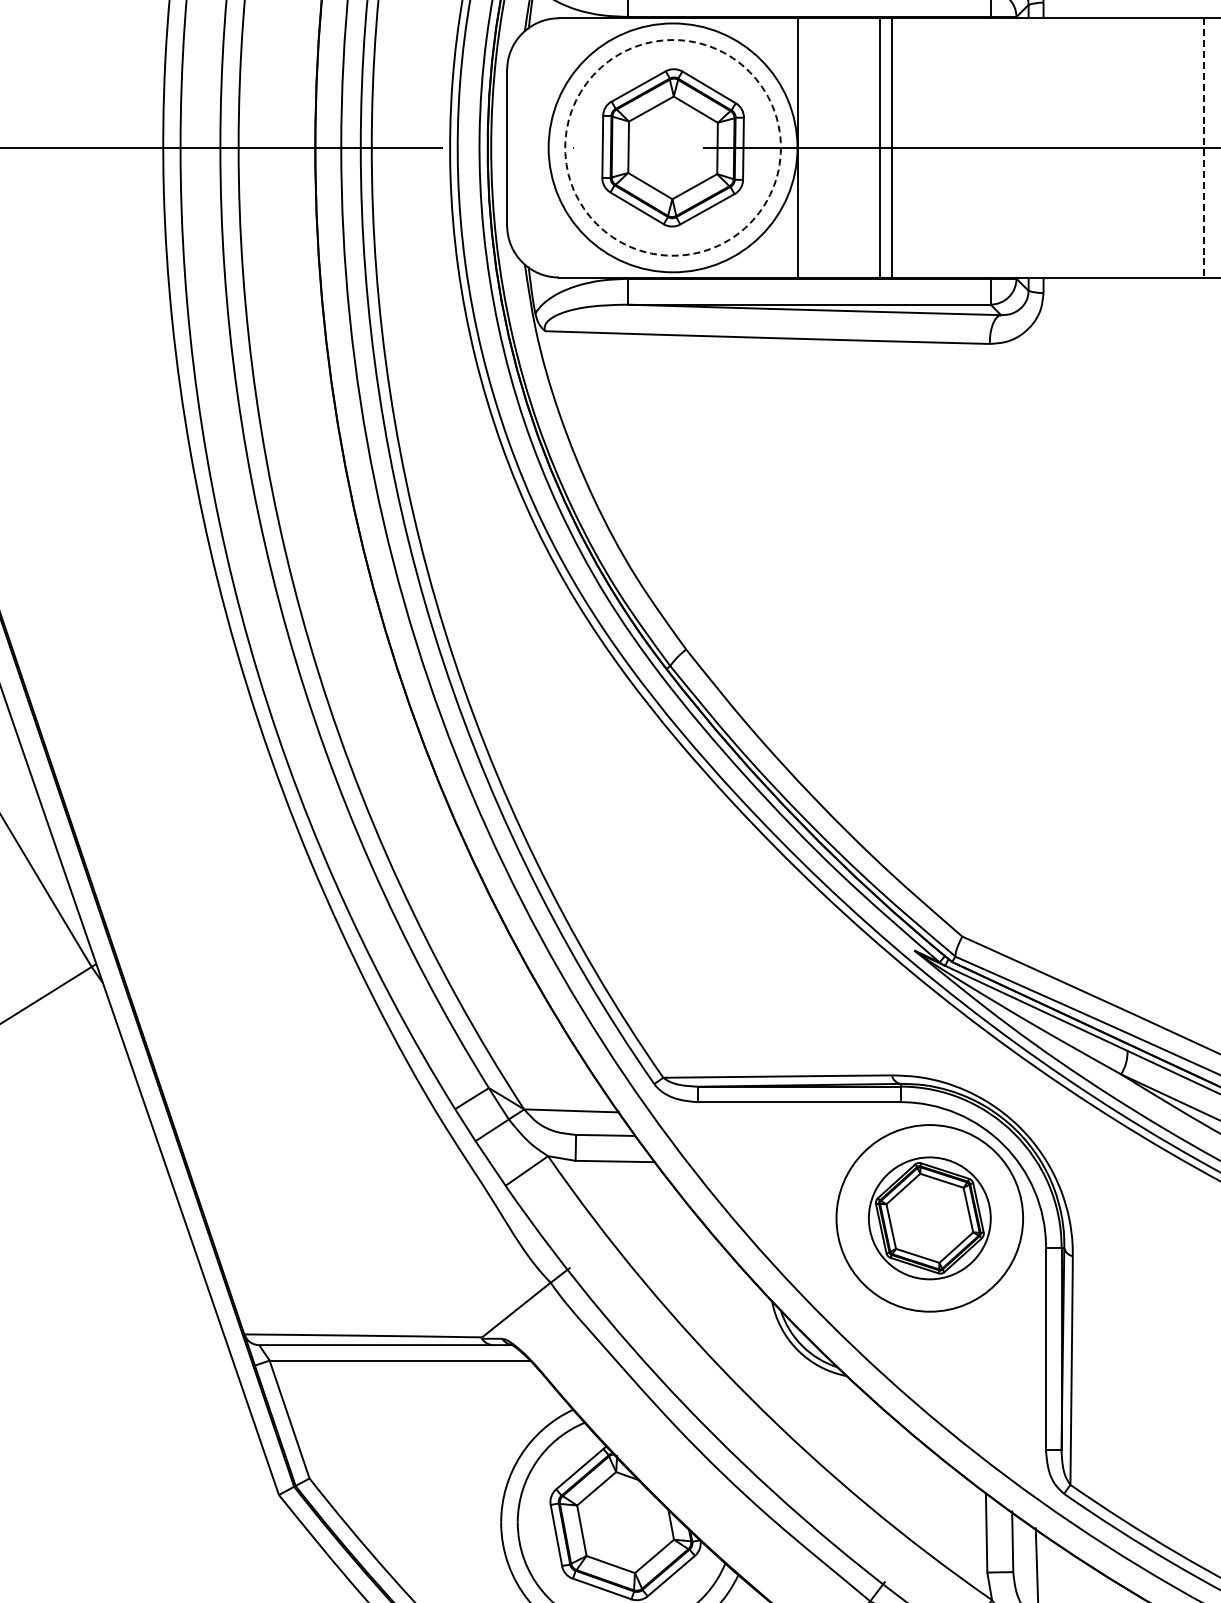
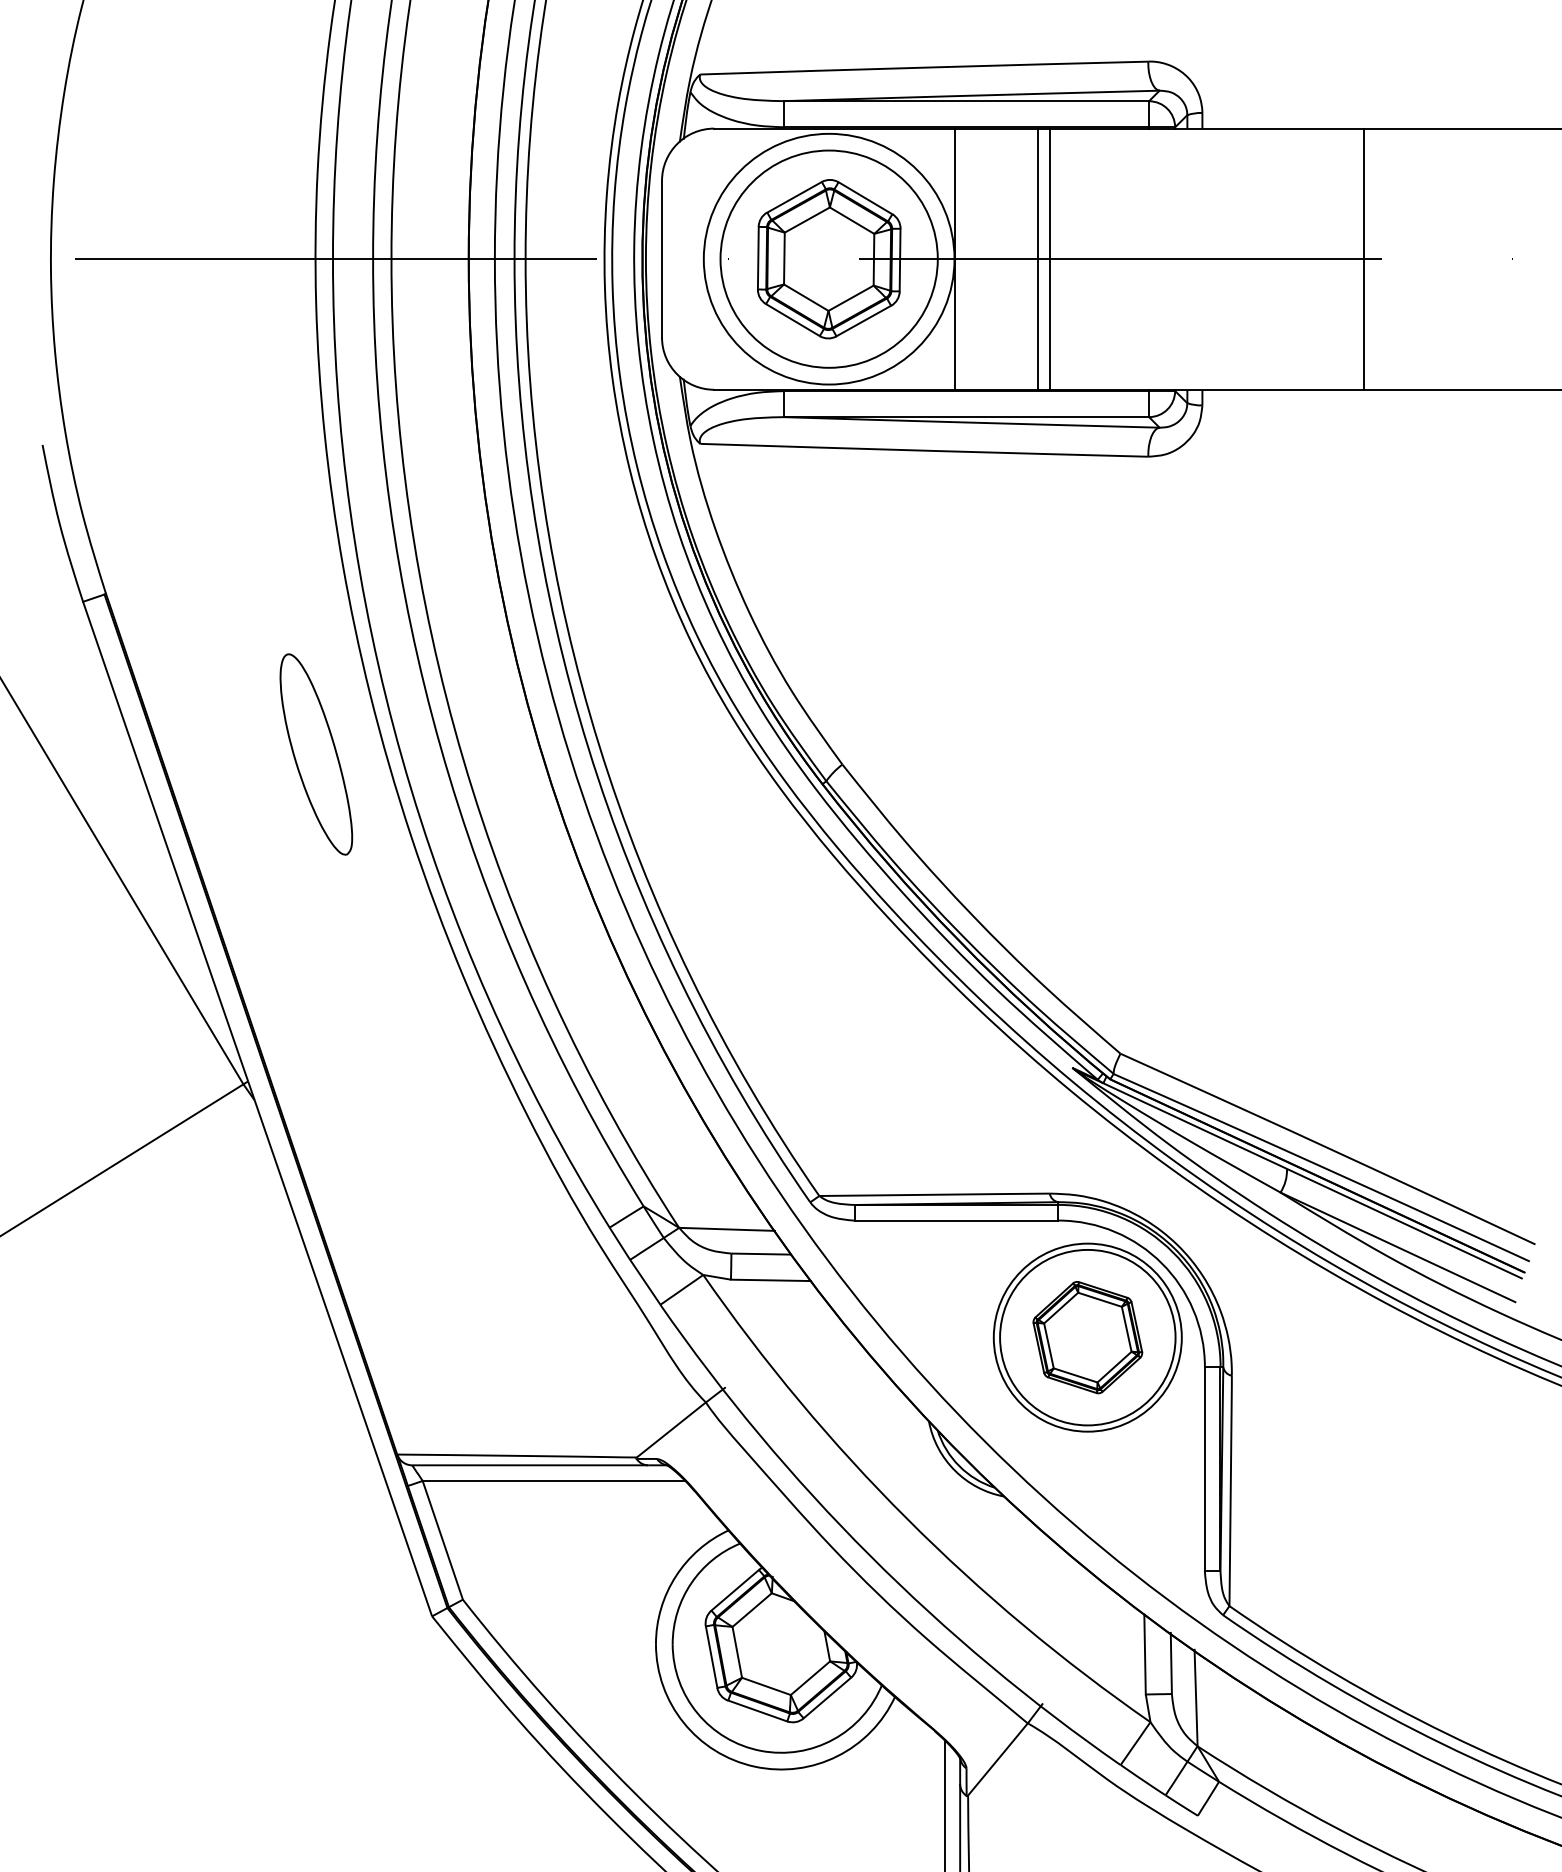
circle: (672, 147) -> (828, 258), dashed -> solid
line: (1203, 148) -> (1363, 259), dashed -> solid
part: (164, 639) -> (316, 754), added
circle: (929, 1218) -> (1087, 1337), size x1.43

